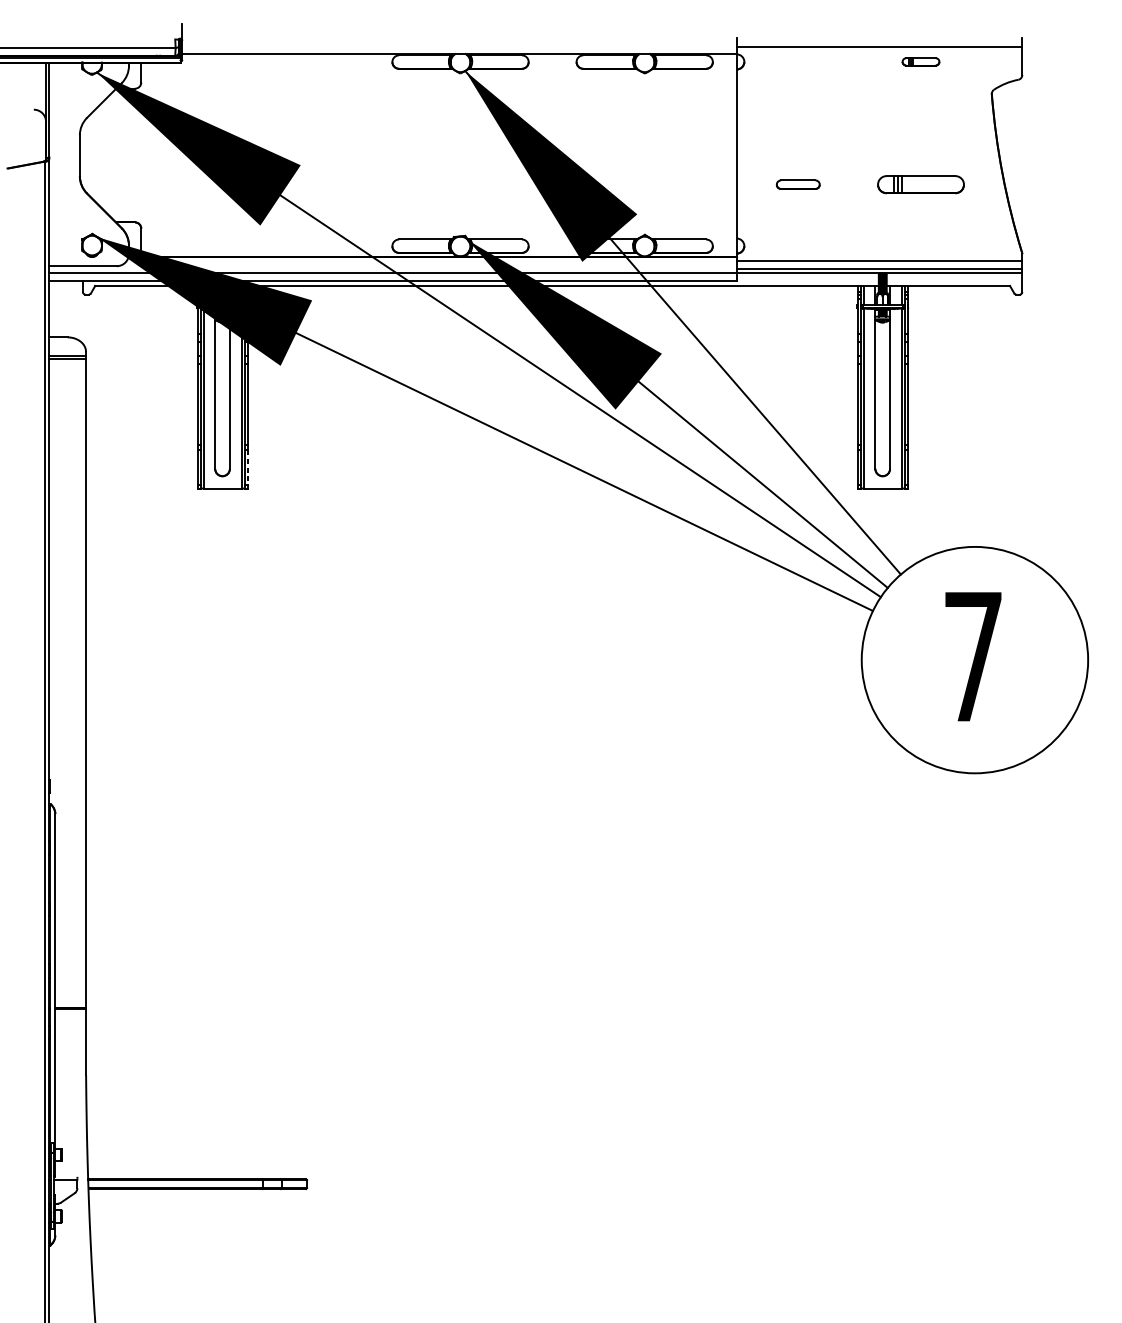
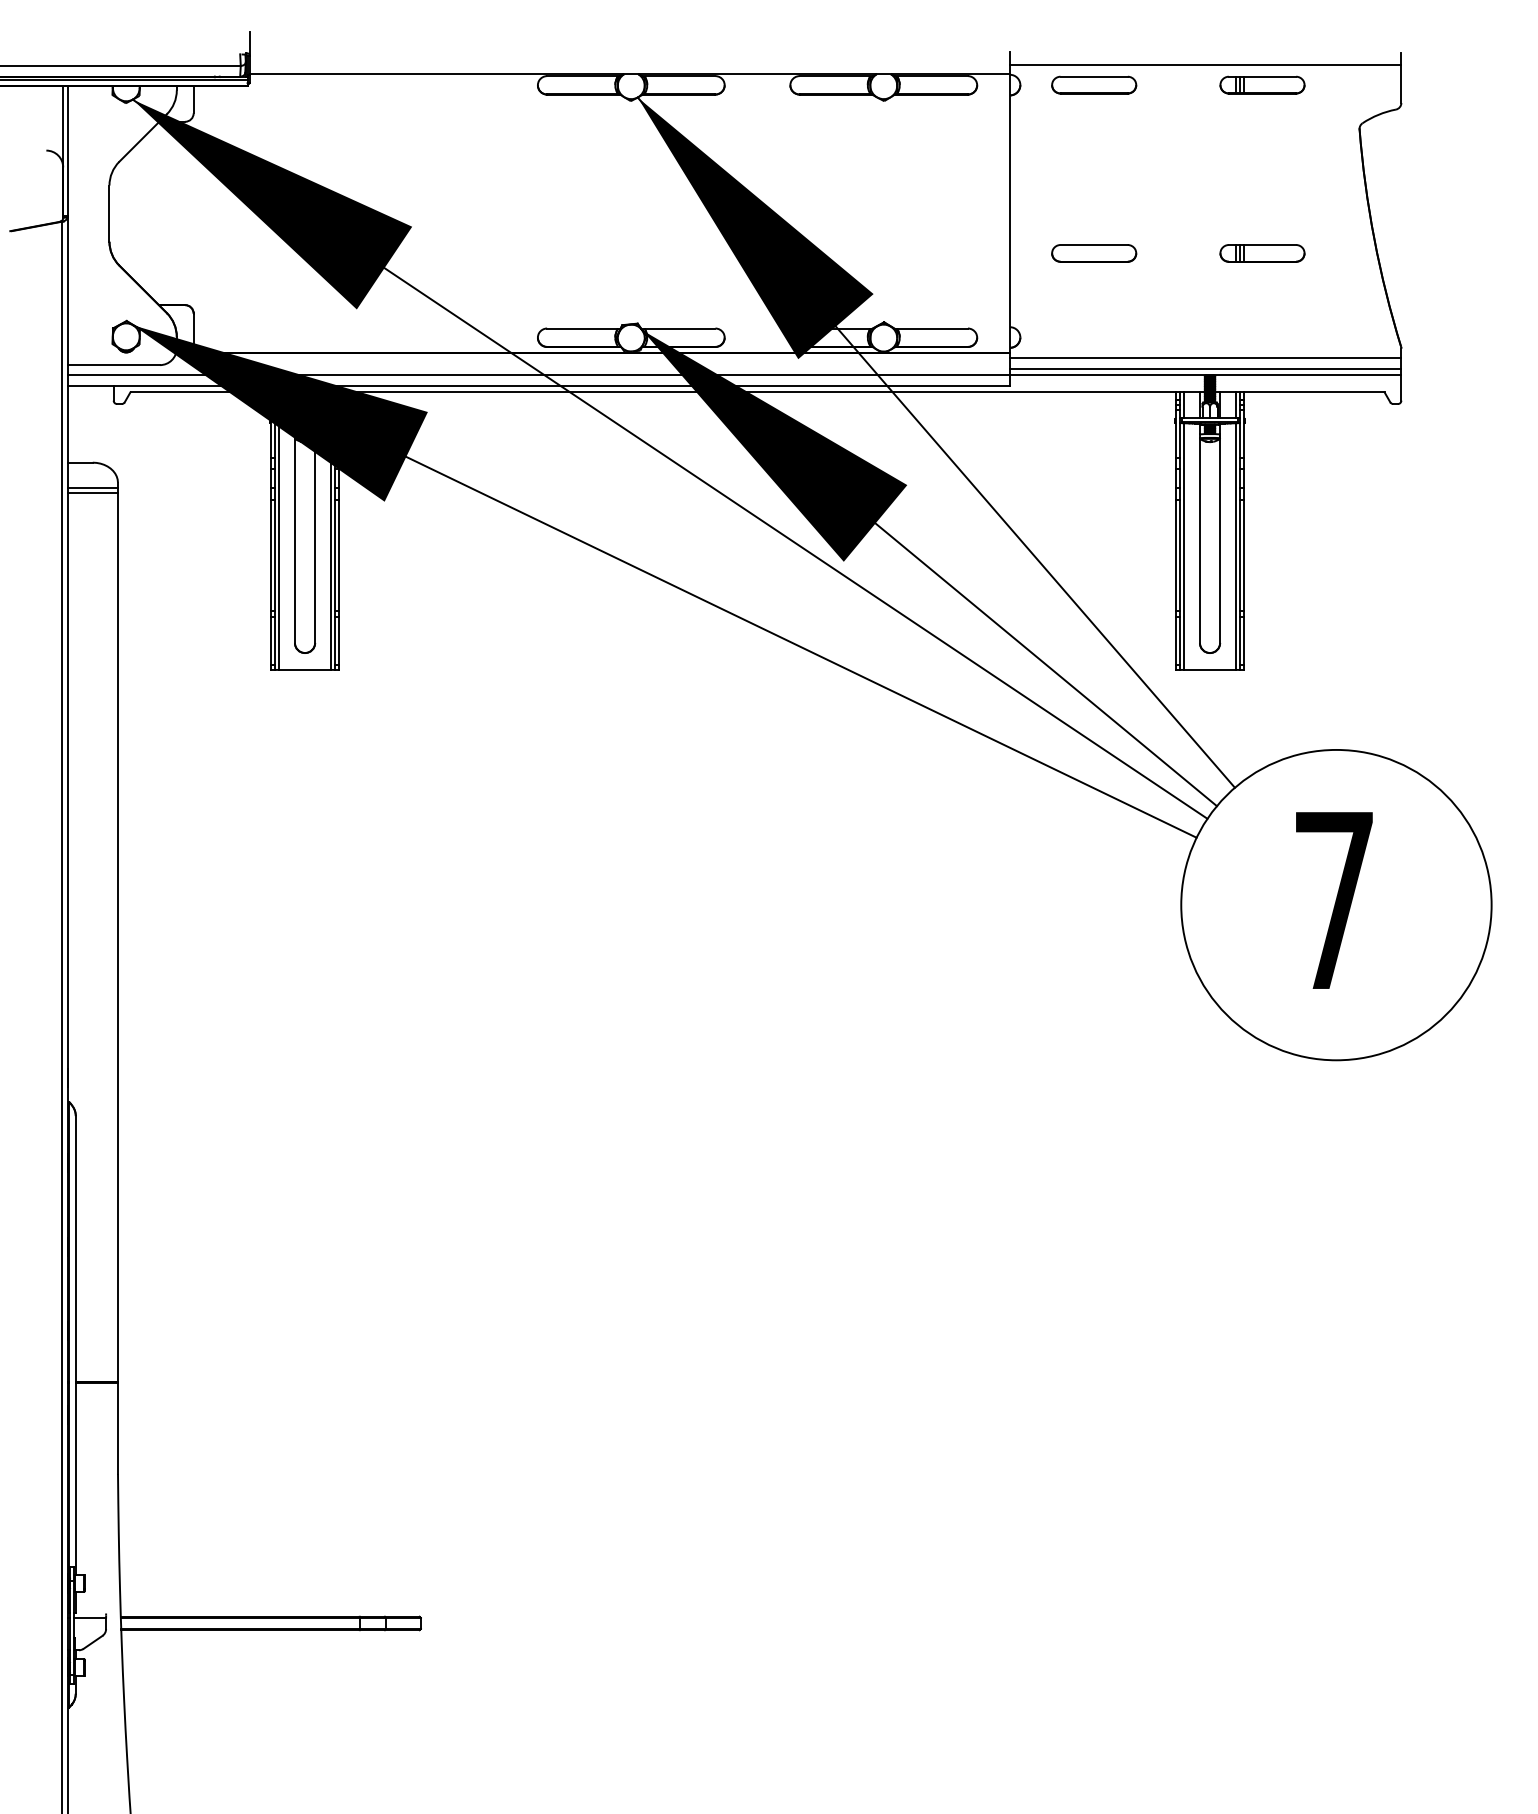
part: (798, 61) -> (1094, 84), added
part: (921, 61) -> (1262, 84), size x1.67
part: (798, 184) -> (1094, 253), size x1.43
part: (921, 184) -> (1262, 253), size x0.71
line: (247, 467) -> (339, 640), dashed -> solid

